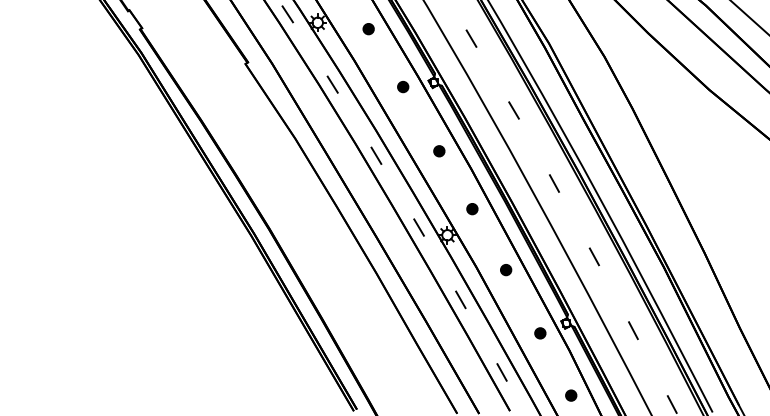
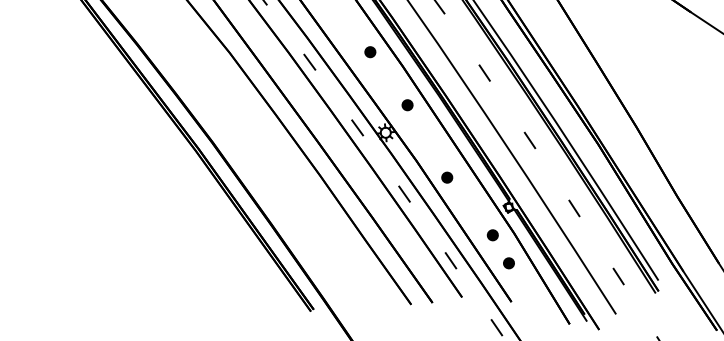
part: (506, 270) -> (447, 178), moved
part: (540, 333) -> (492, 235), moved
part: (571, 395) -> (509, 263), moved

